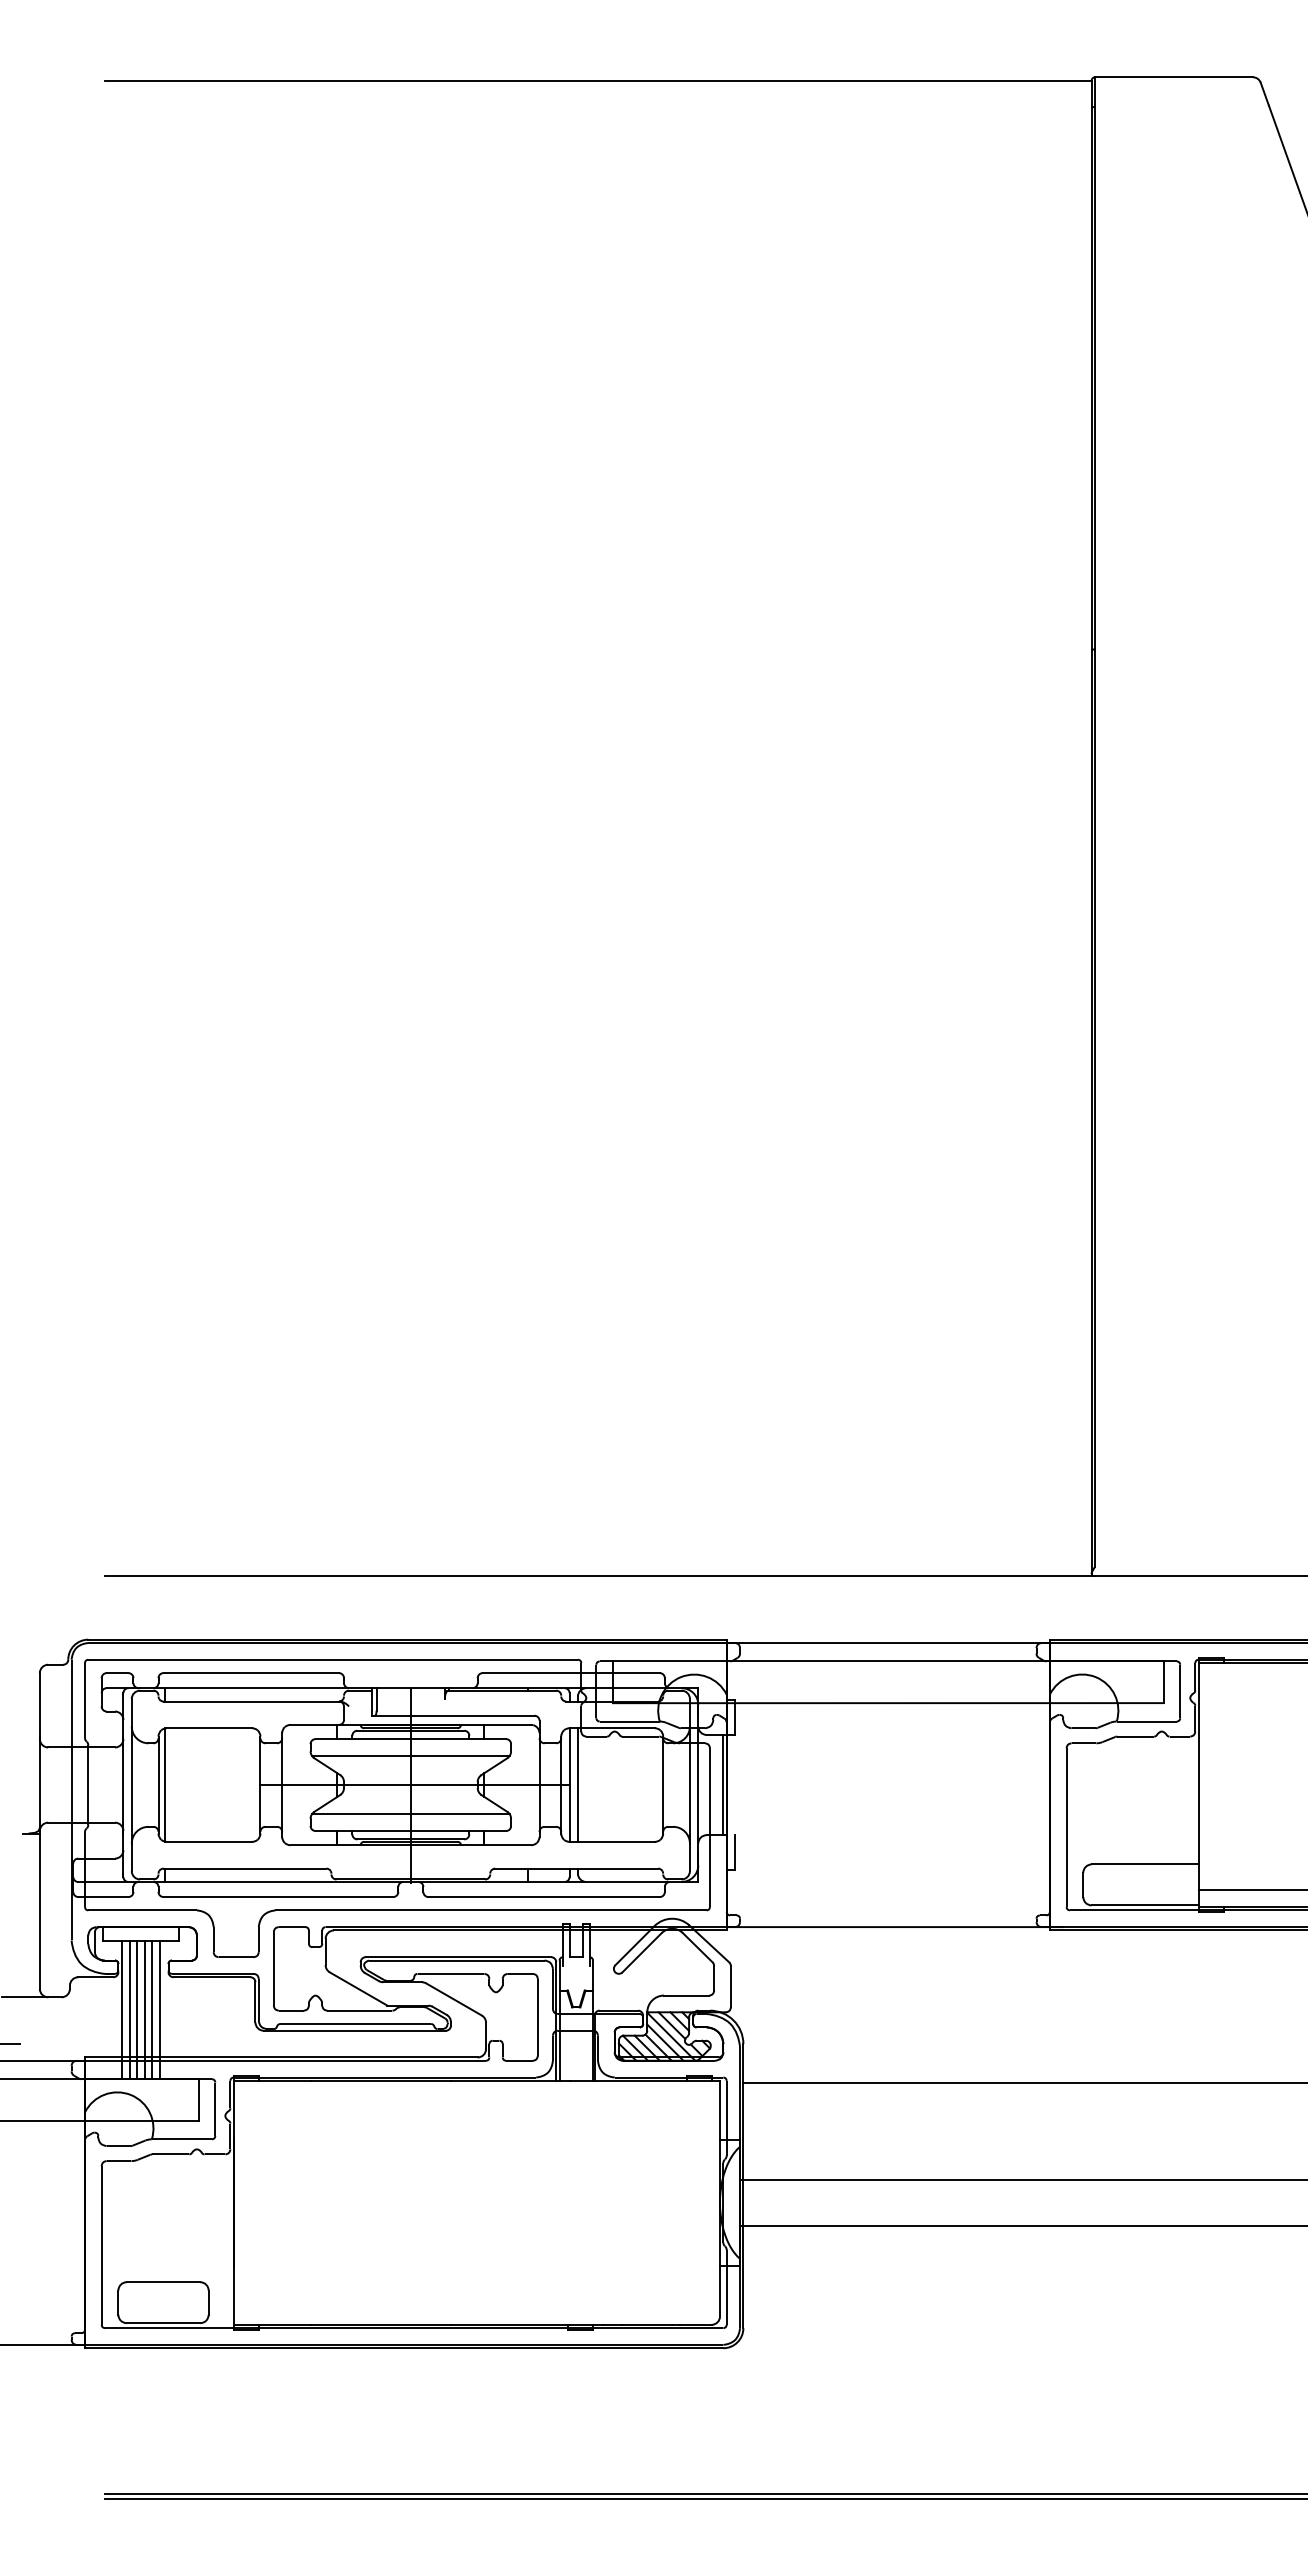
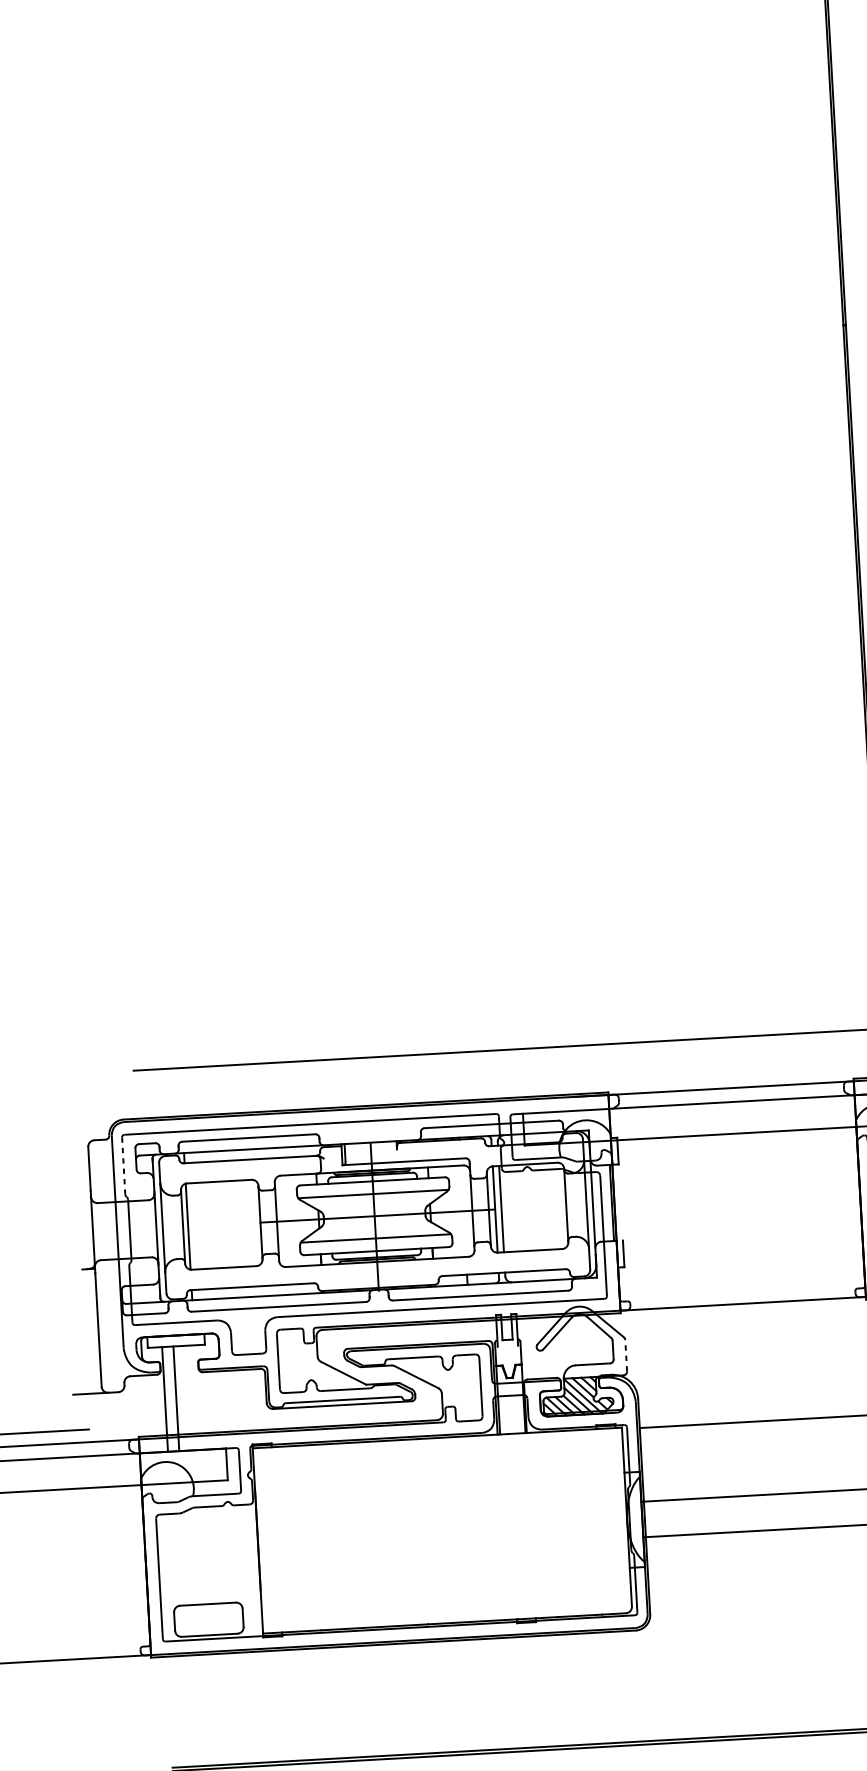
line: (84, 1700) -> (123, 1165), solid -> dashed
line: (730, 1986) -> (625, 1355), solid -> dashed
line: (129, 2009) -> (170, 1398), removed
line: (144, 2009) -> (181, 1397), removed
line: (152, 2009) -> (188, 1397), removed
line: (159, 2009) -> (193, 1397), removed

